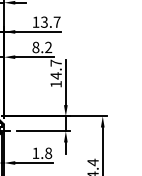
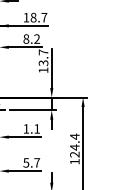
text: (44, 22) -> (33, 17), 13.7 -> 18.7
text: (56, 76) -> (43, 63), 14.7 -> 13.7
text: (49, 152) -> (37, 128), 1.8 -> 1.1

